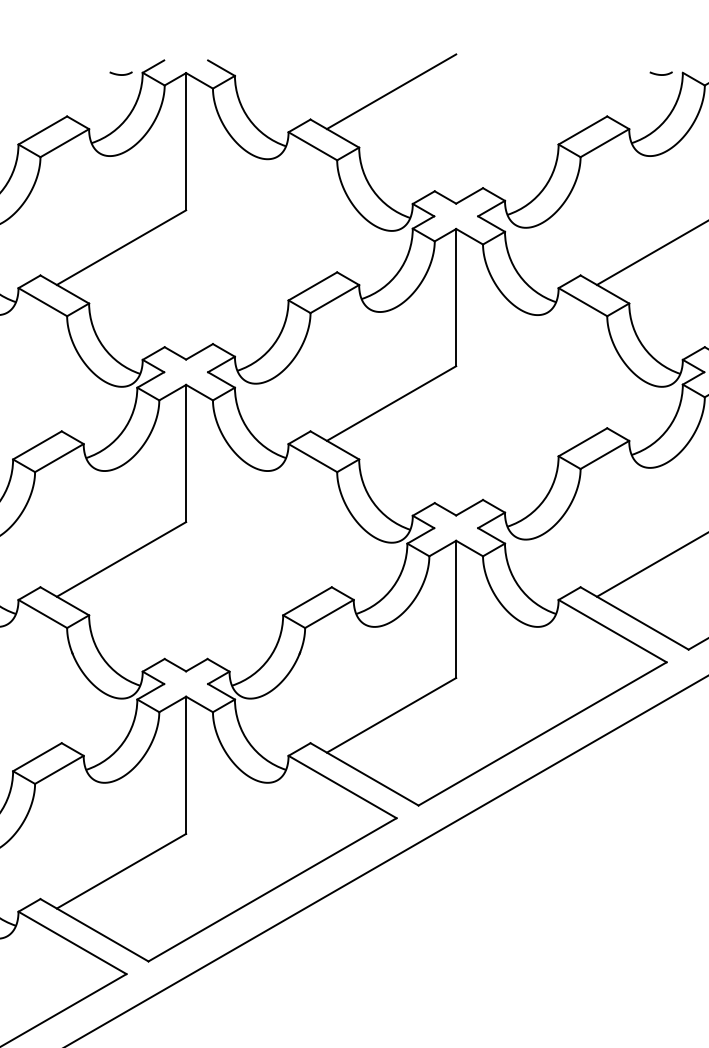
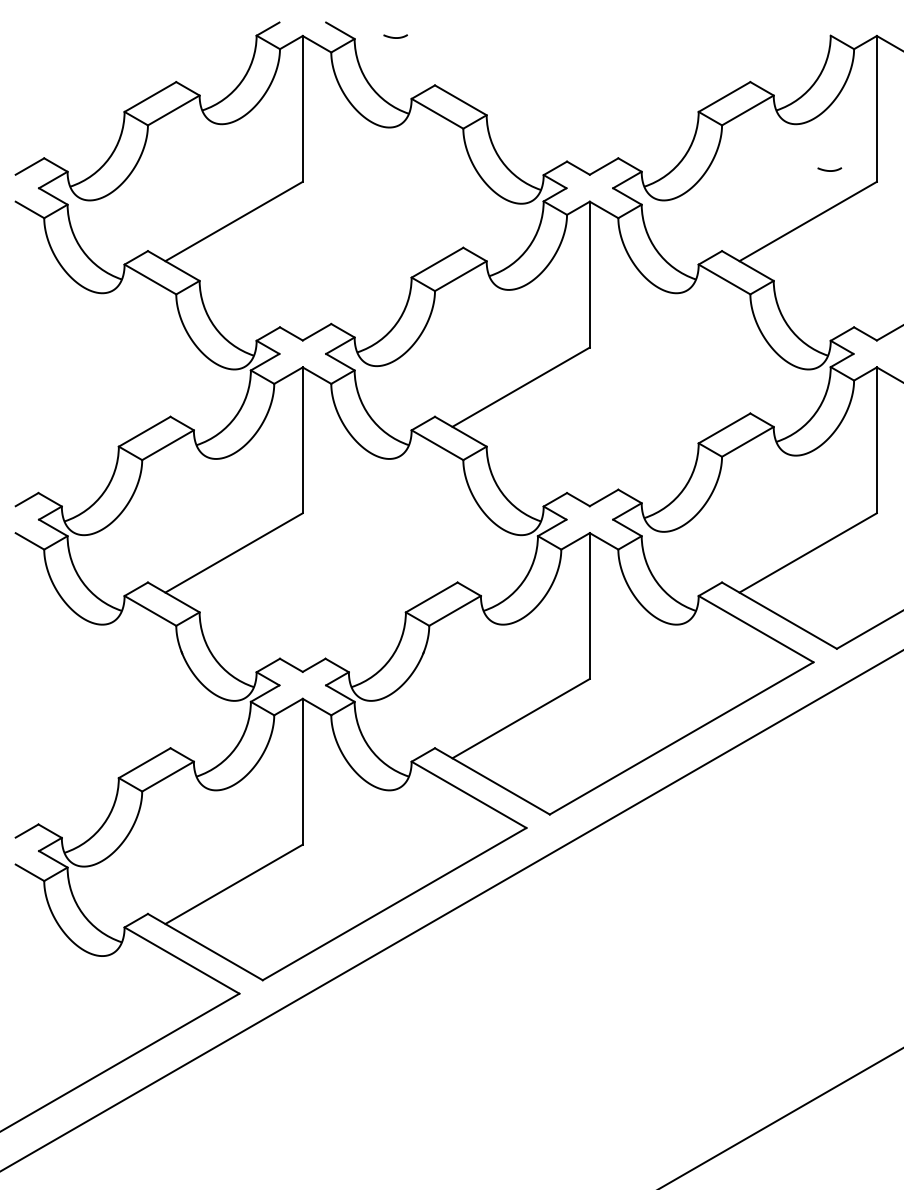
curve: (120, 74) -> (395, 37), moved
curve: (660, 74) -> (829, 170), moved
line: (390, 91) -> (520, 55), removed

